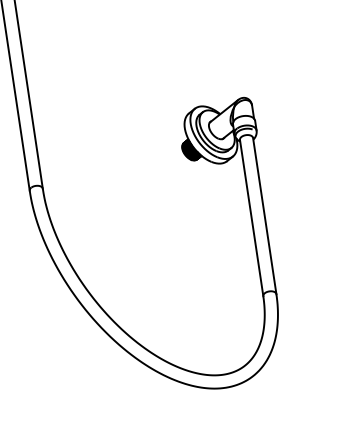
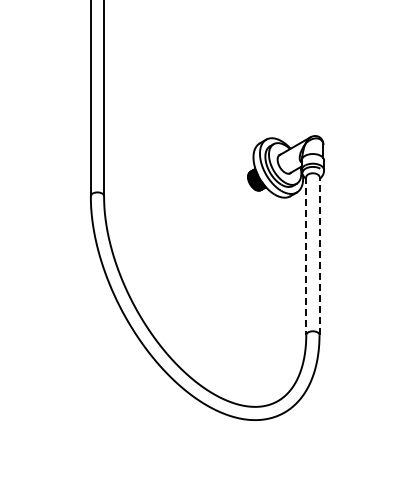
line: (264, 216) -> (319, 256), solid -> dashed
line: (251, 218) -> (306, 256), solid -> dashed

